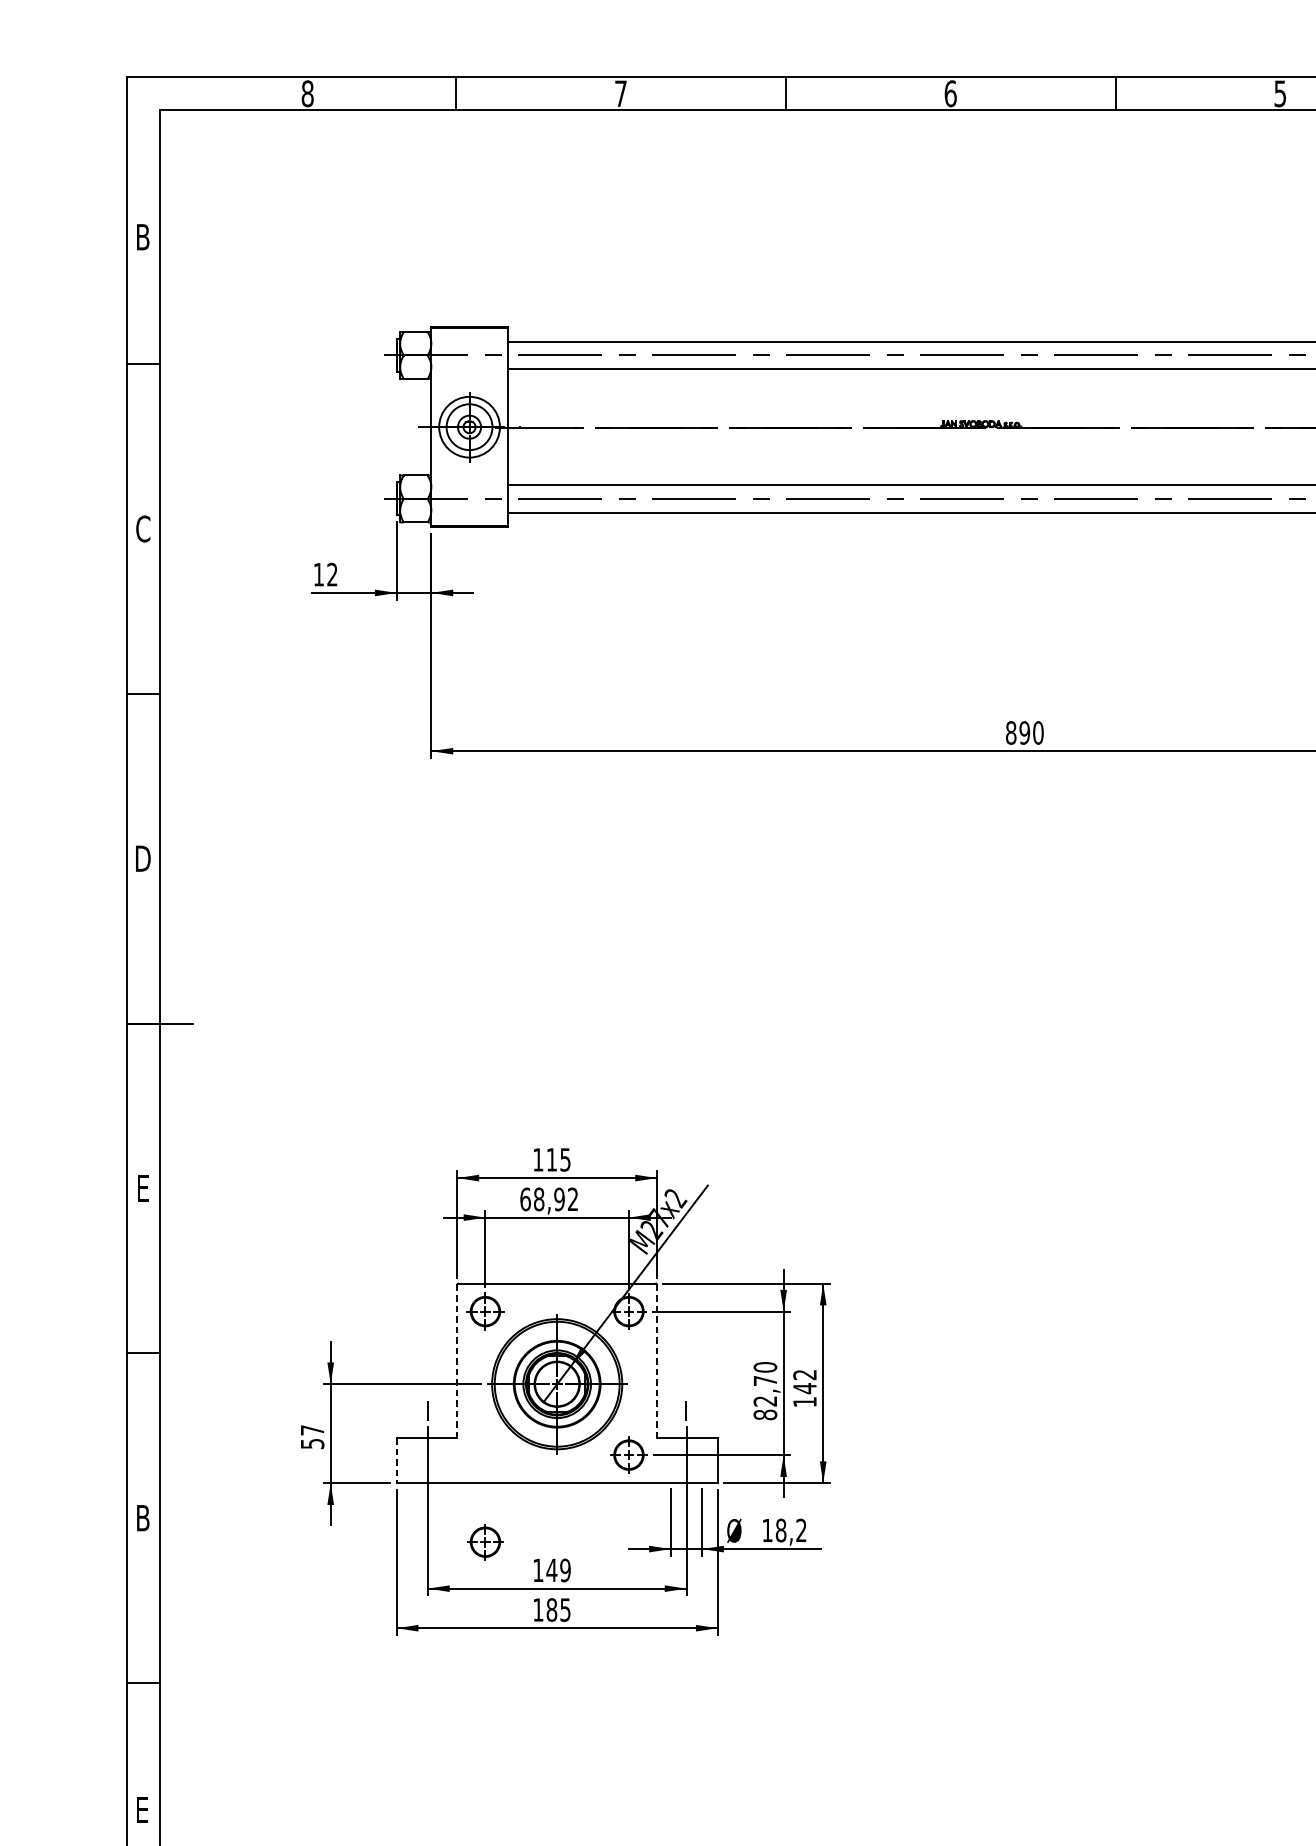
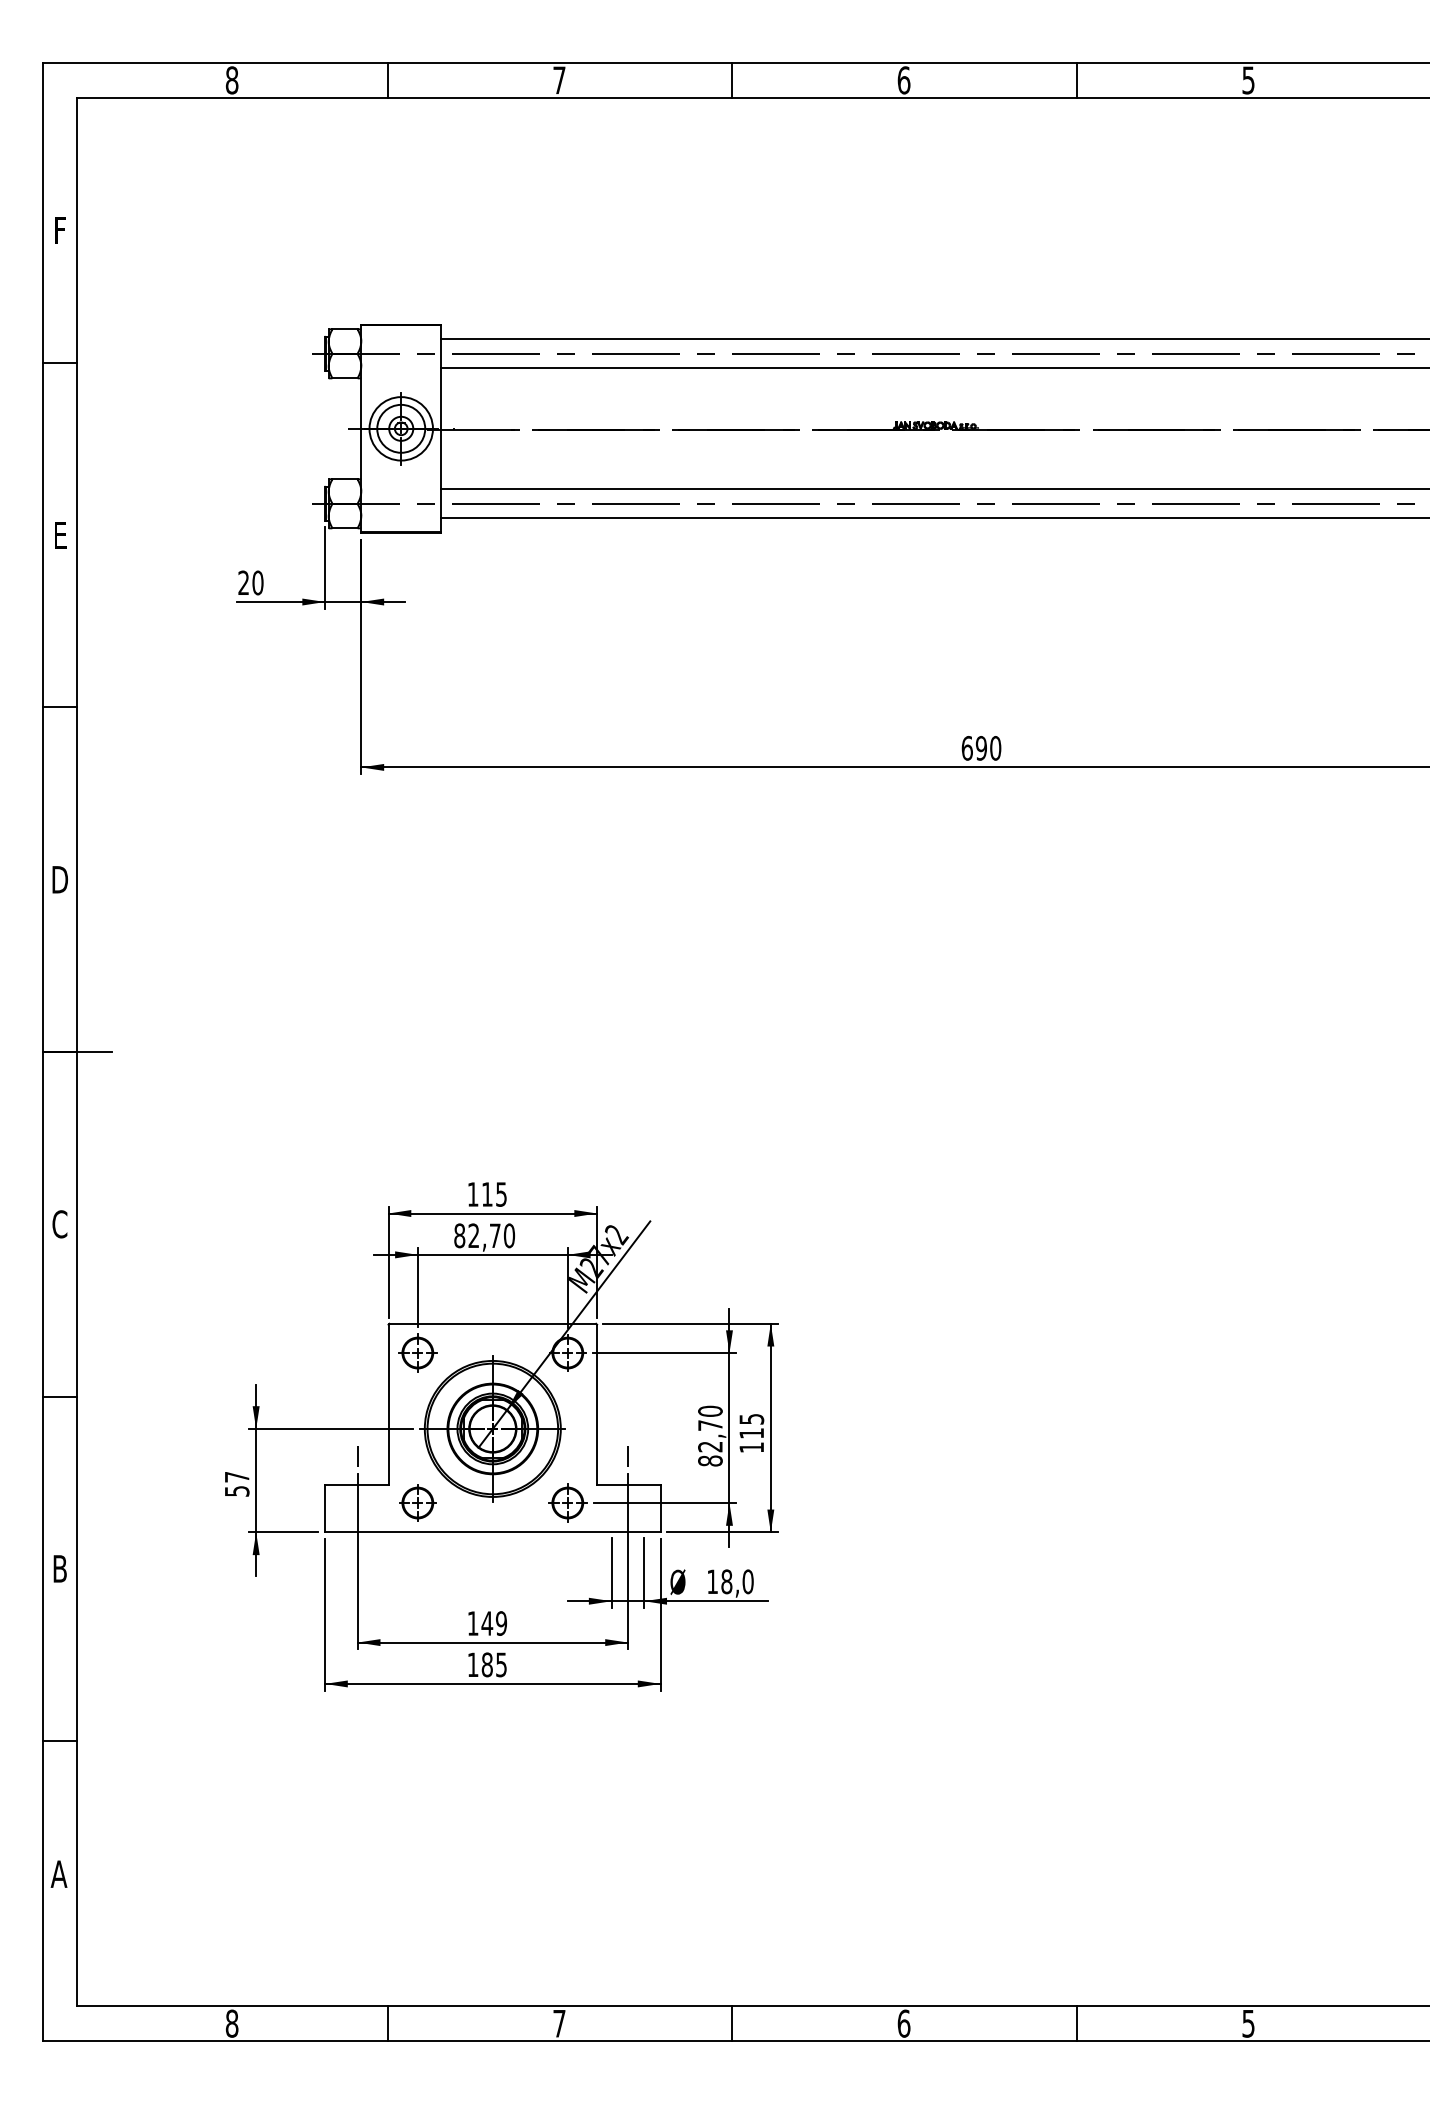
text: (142, 236) -> (59, 229), B -> F
text: (142, 529) -> (59, 535), C -> E
text: (325, 574) -> (250, 582), 12 -> 20
text: (1010, 733) -> (966, 748), 890 -> 690
text: (142, 1188) -> (59, 1224), E -> C
text: (549, 1199) -> (484, 1235), 68,92 -> 82,70
line: (457, 1361) -> (388, 1405), dashed -> solid
line: (657, 1361) -> (597, 1405), dashed -> solid
text: (804, 1381) -> (751, 1426), 142 -> 115
line: (397, 1460) -> (325, 1508), dashed -> solid
text: (800, 1530) -> (747, 1581), 18,2 -> 18,0
part: (485, 1541) -> (417, 1502), moved
text: (141, 1809) -> (58, 1873), E -> A

